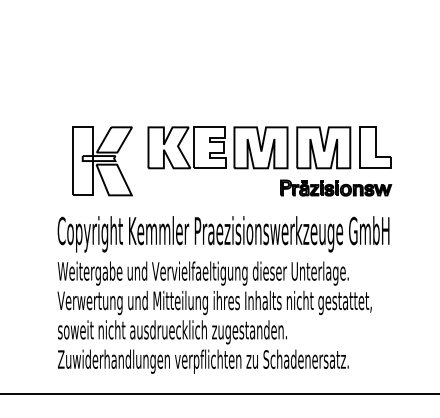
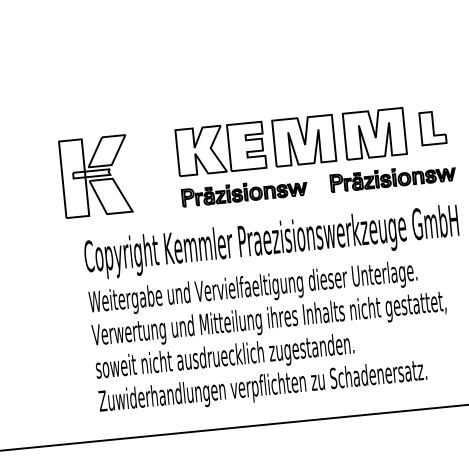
part: (375, 147) -> (433, 127), size x0.7
part: (102, 161) -> (95, 176), moved
part: (204, 187) -> (245, 191), added

